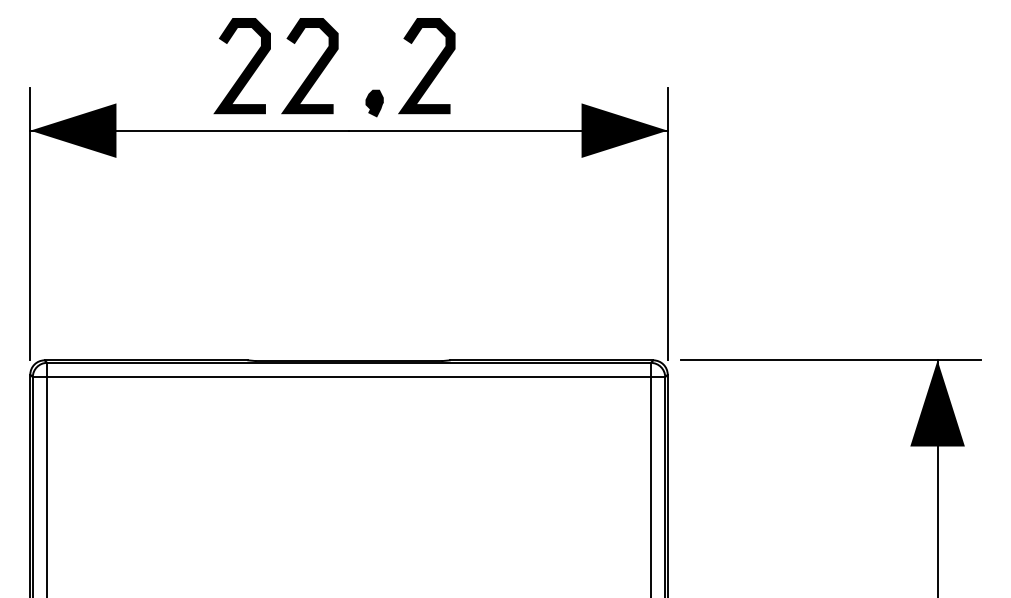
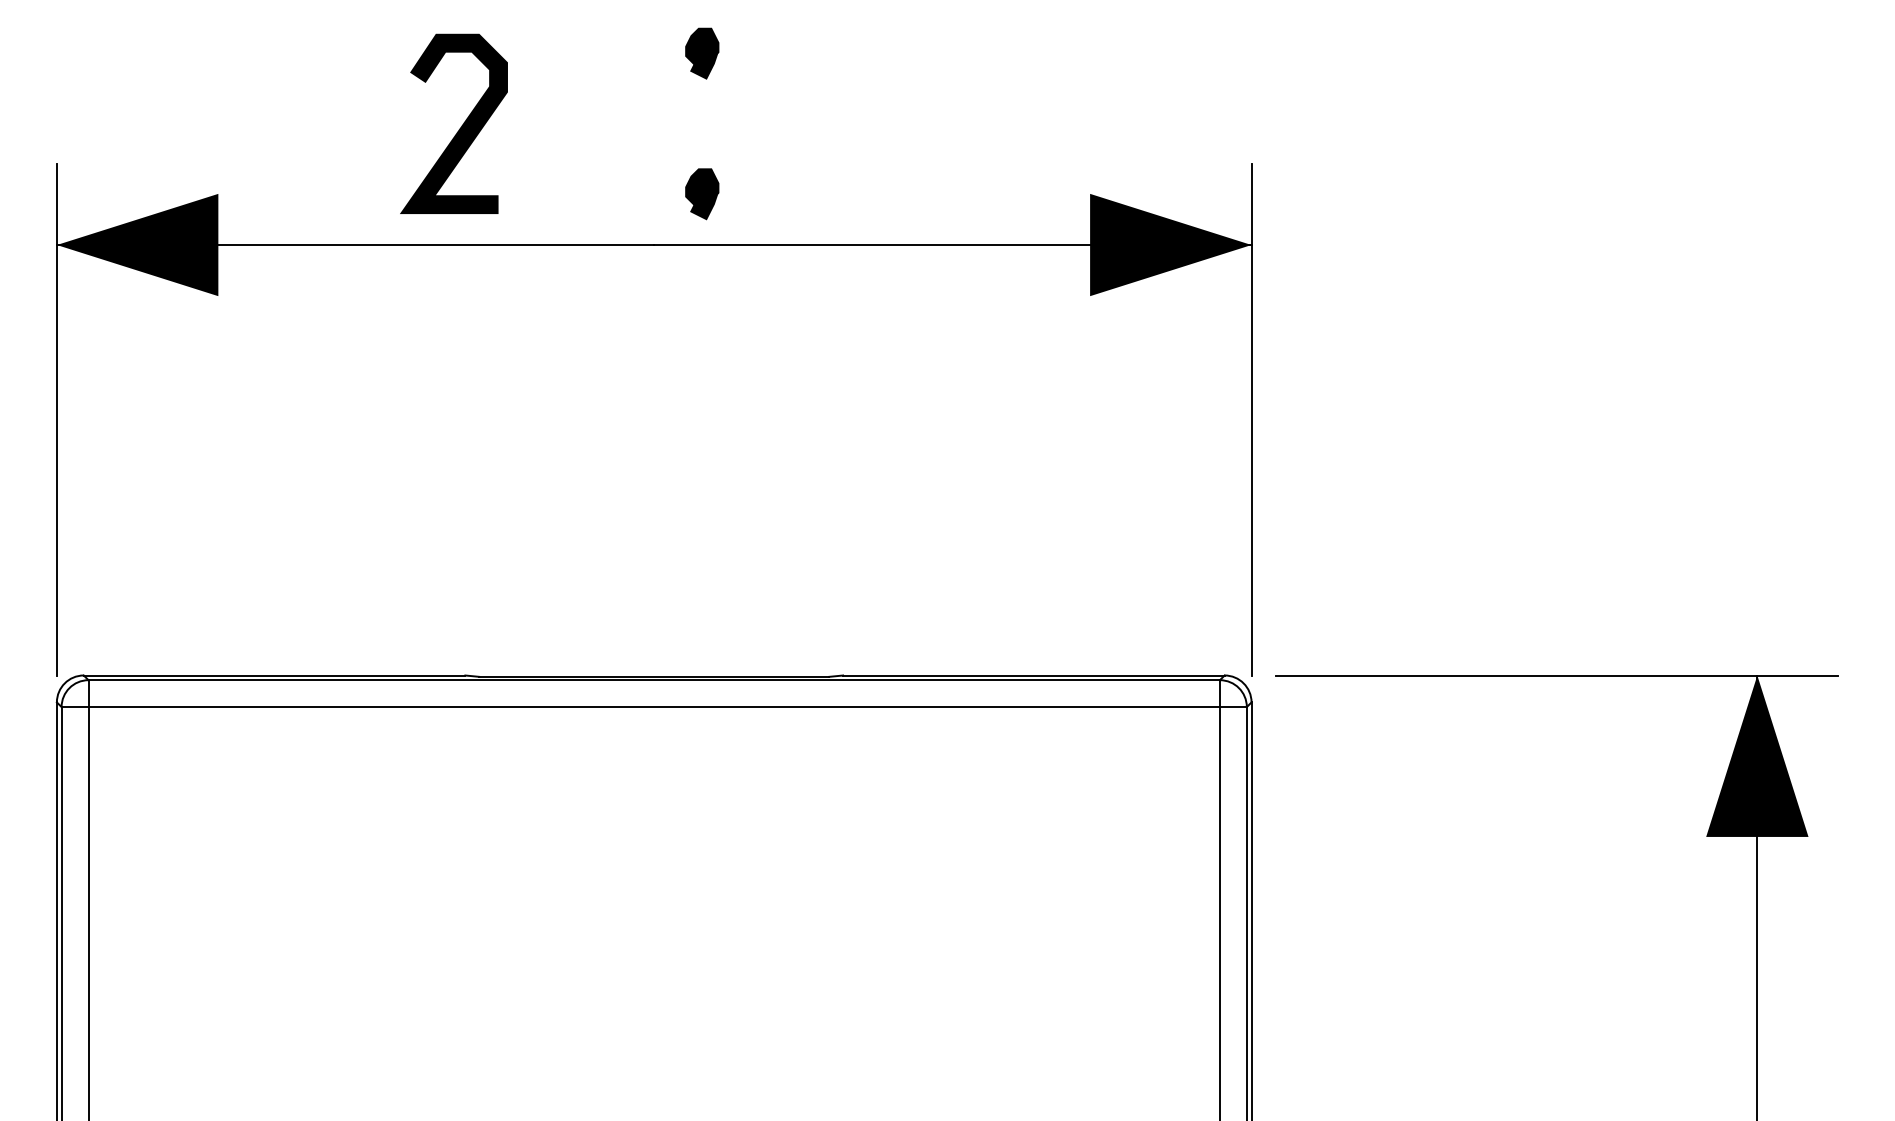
part: (374, 28) -> (701, 53), added
curve: (312, 68) -> (585, 128), removed
curve: (429, 68) -> (805, 128), removed

